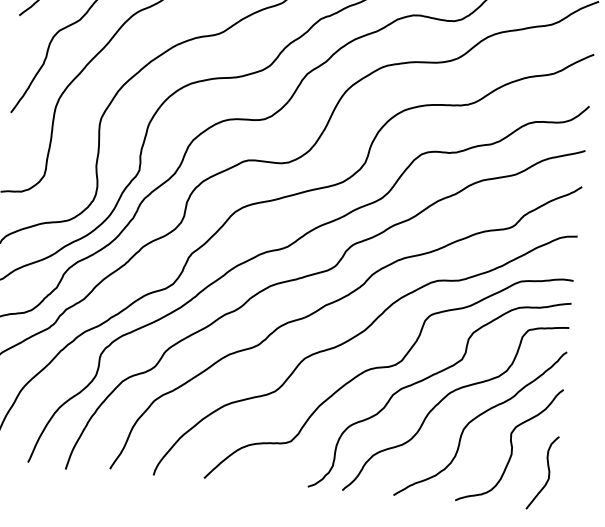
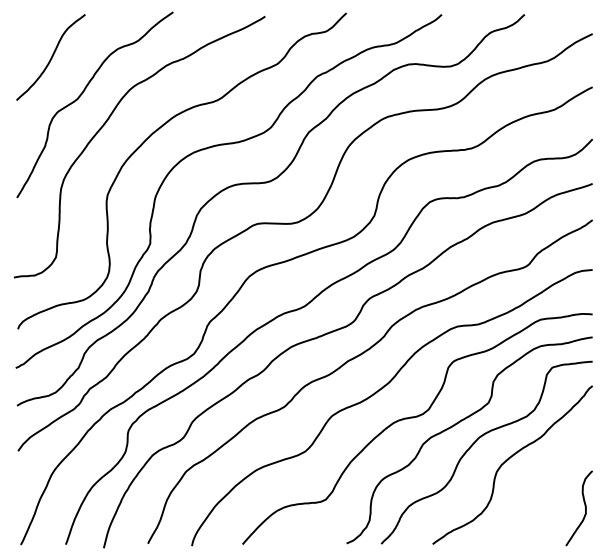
curve: (510, 444) -> (544, 483), removed

